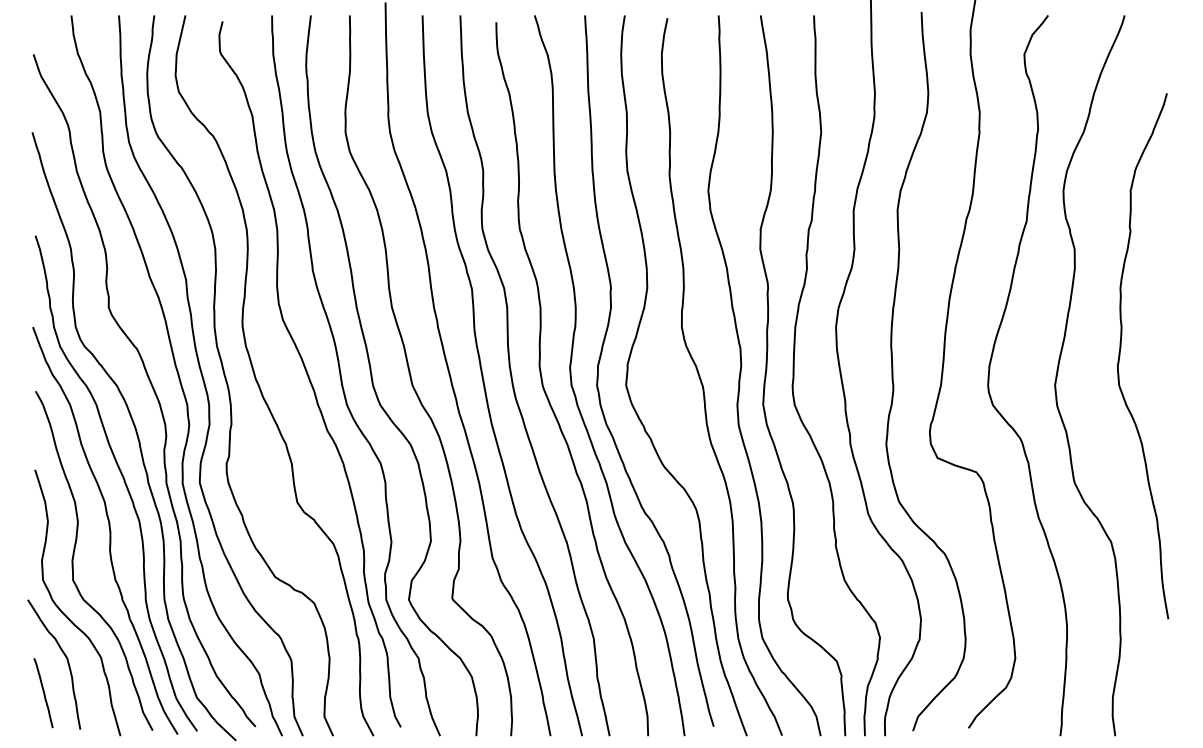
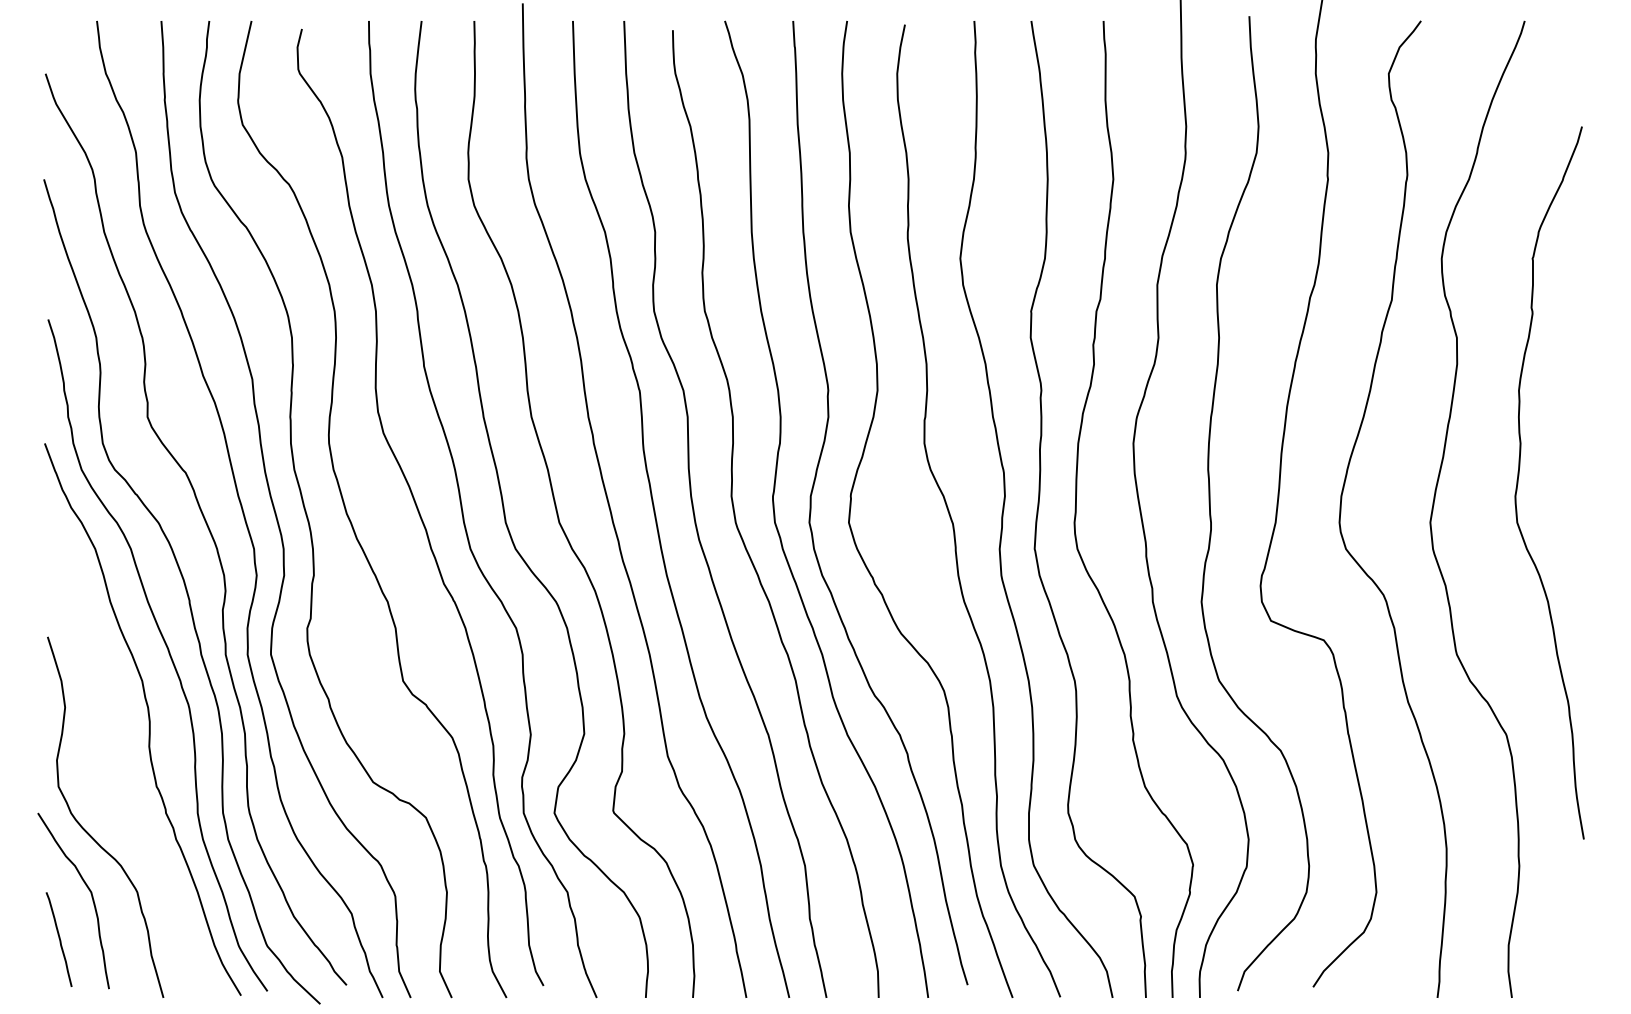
curve: (74, 556) -> (100, 754), removed

